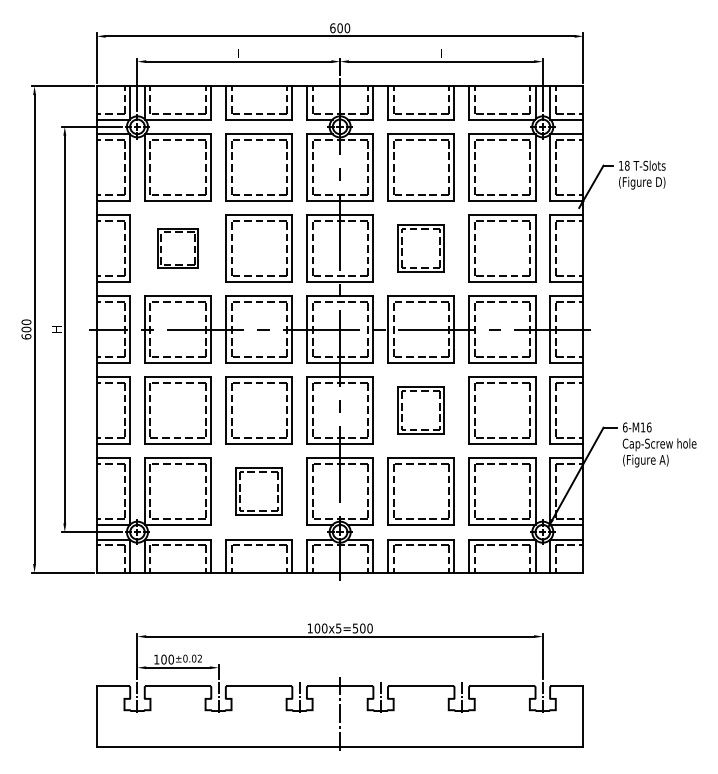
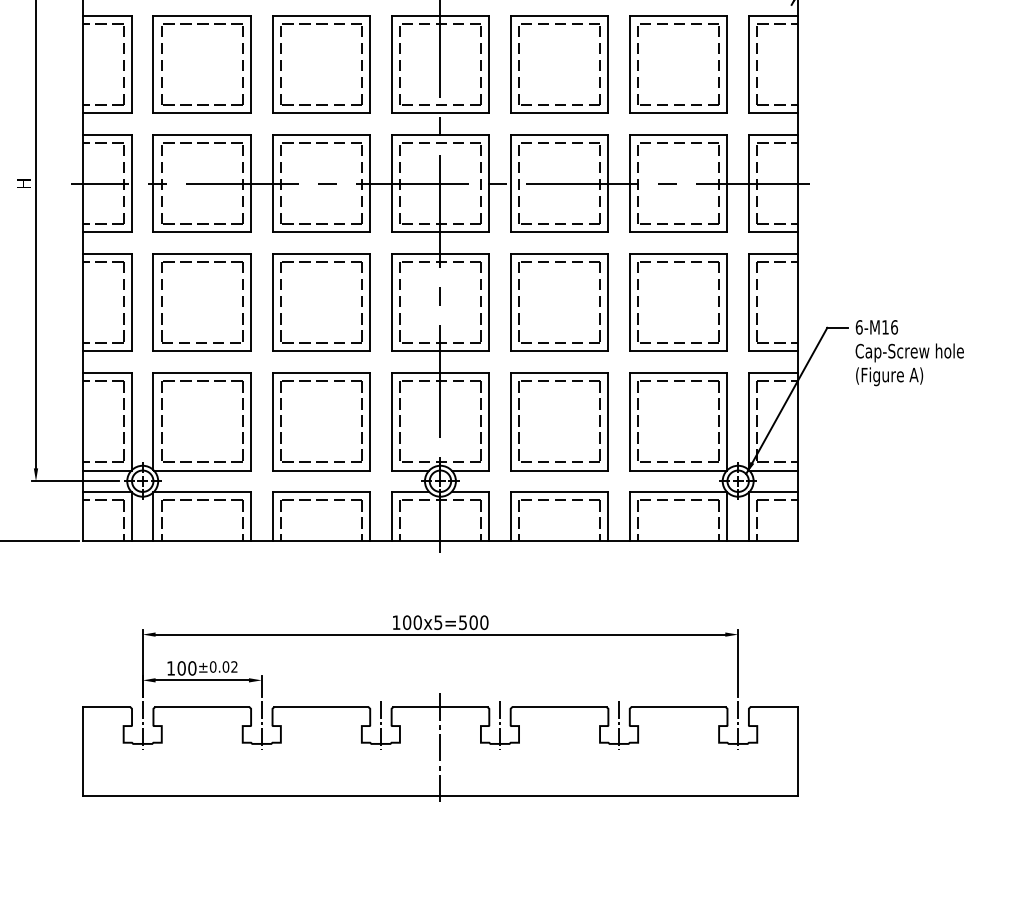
part: (177, 248) -> (201, 64), size x1.67
part: (420, 248) -> (558, 64), size x1.43
part: (420, 410) -> (558, 302), size x1.43
part: (258, 491) -> (320, 421), size x1.43

